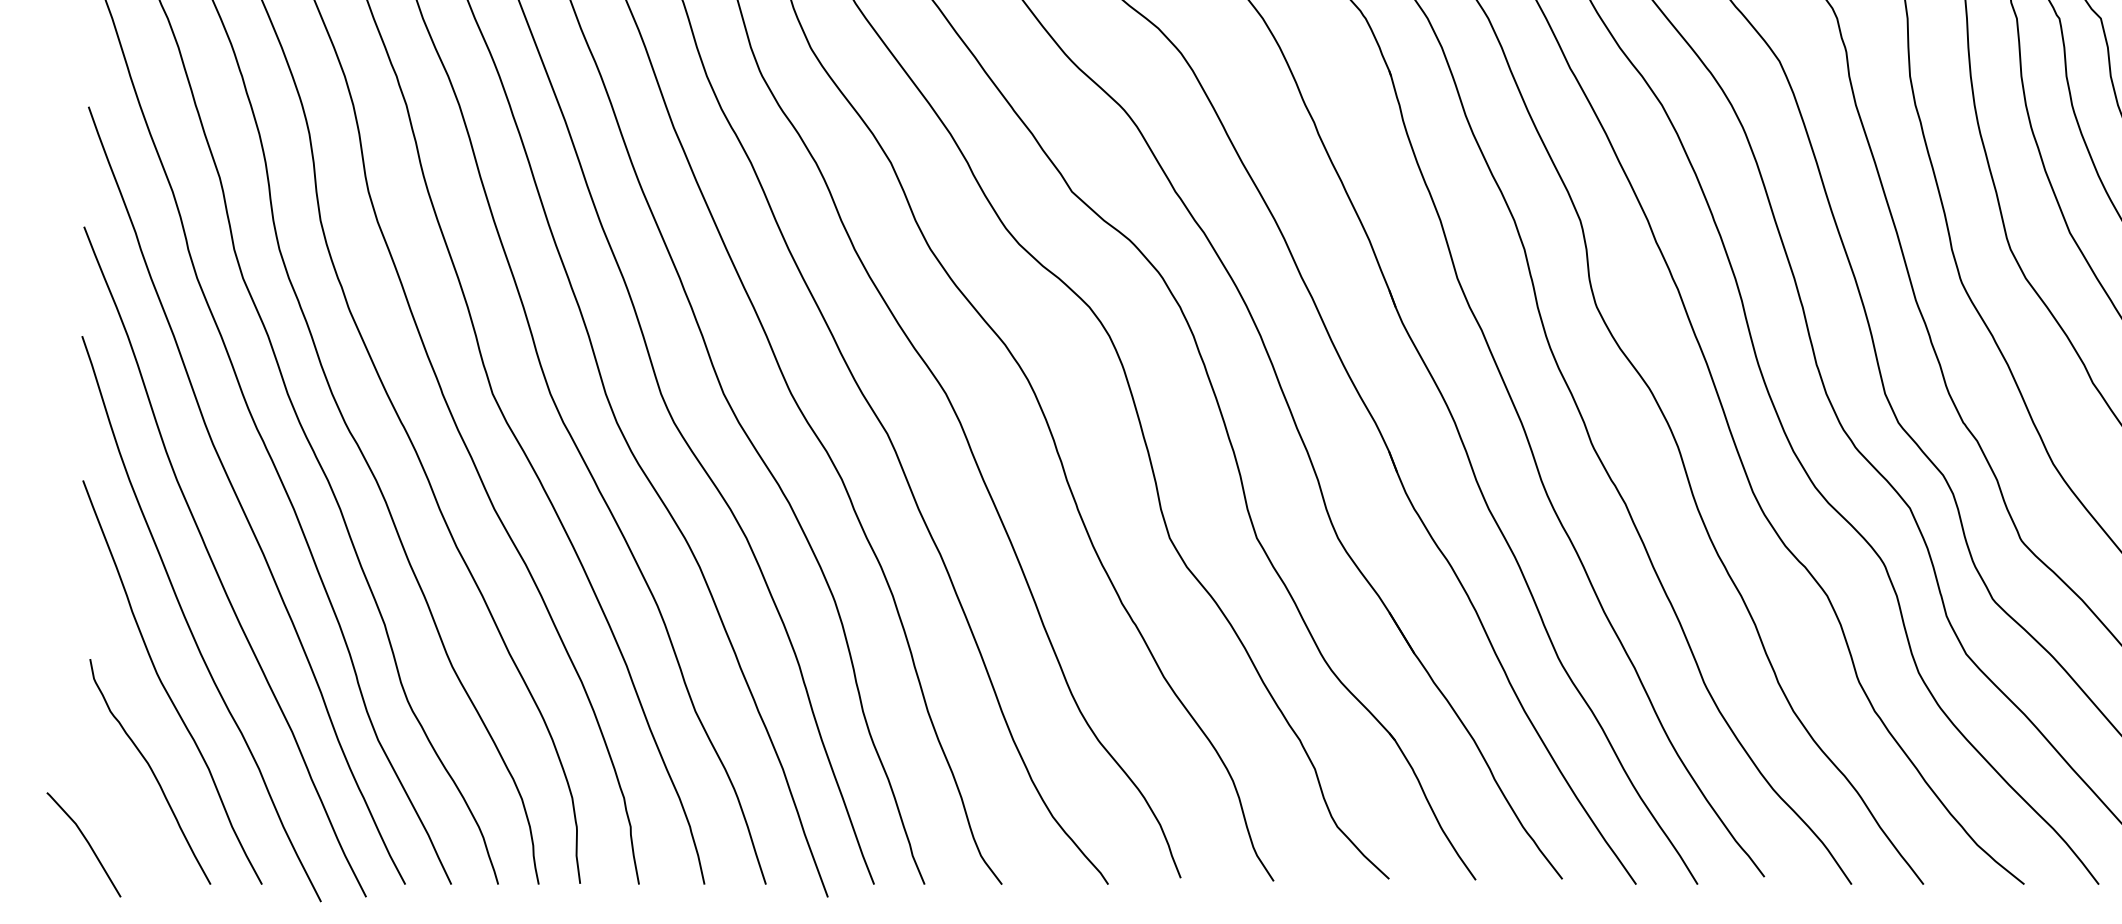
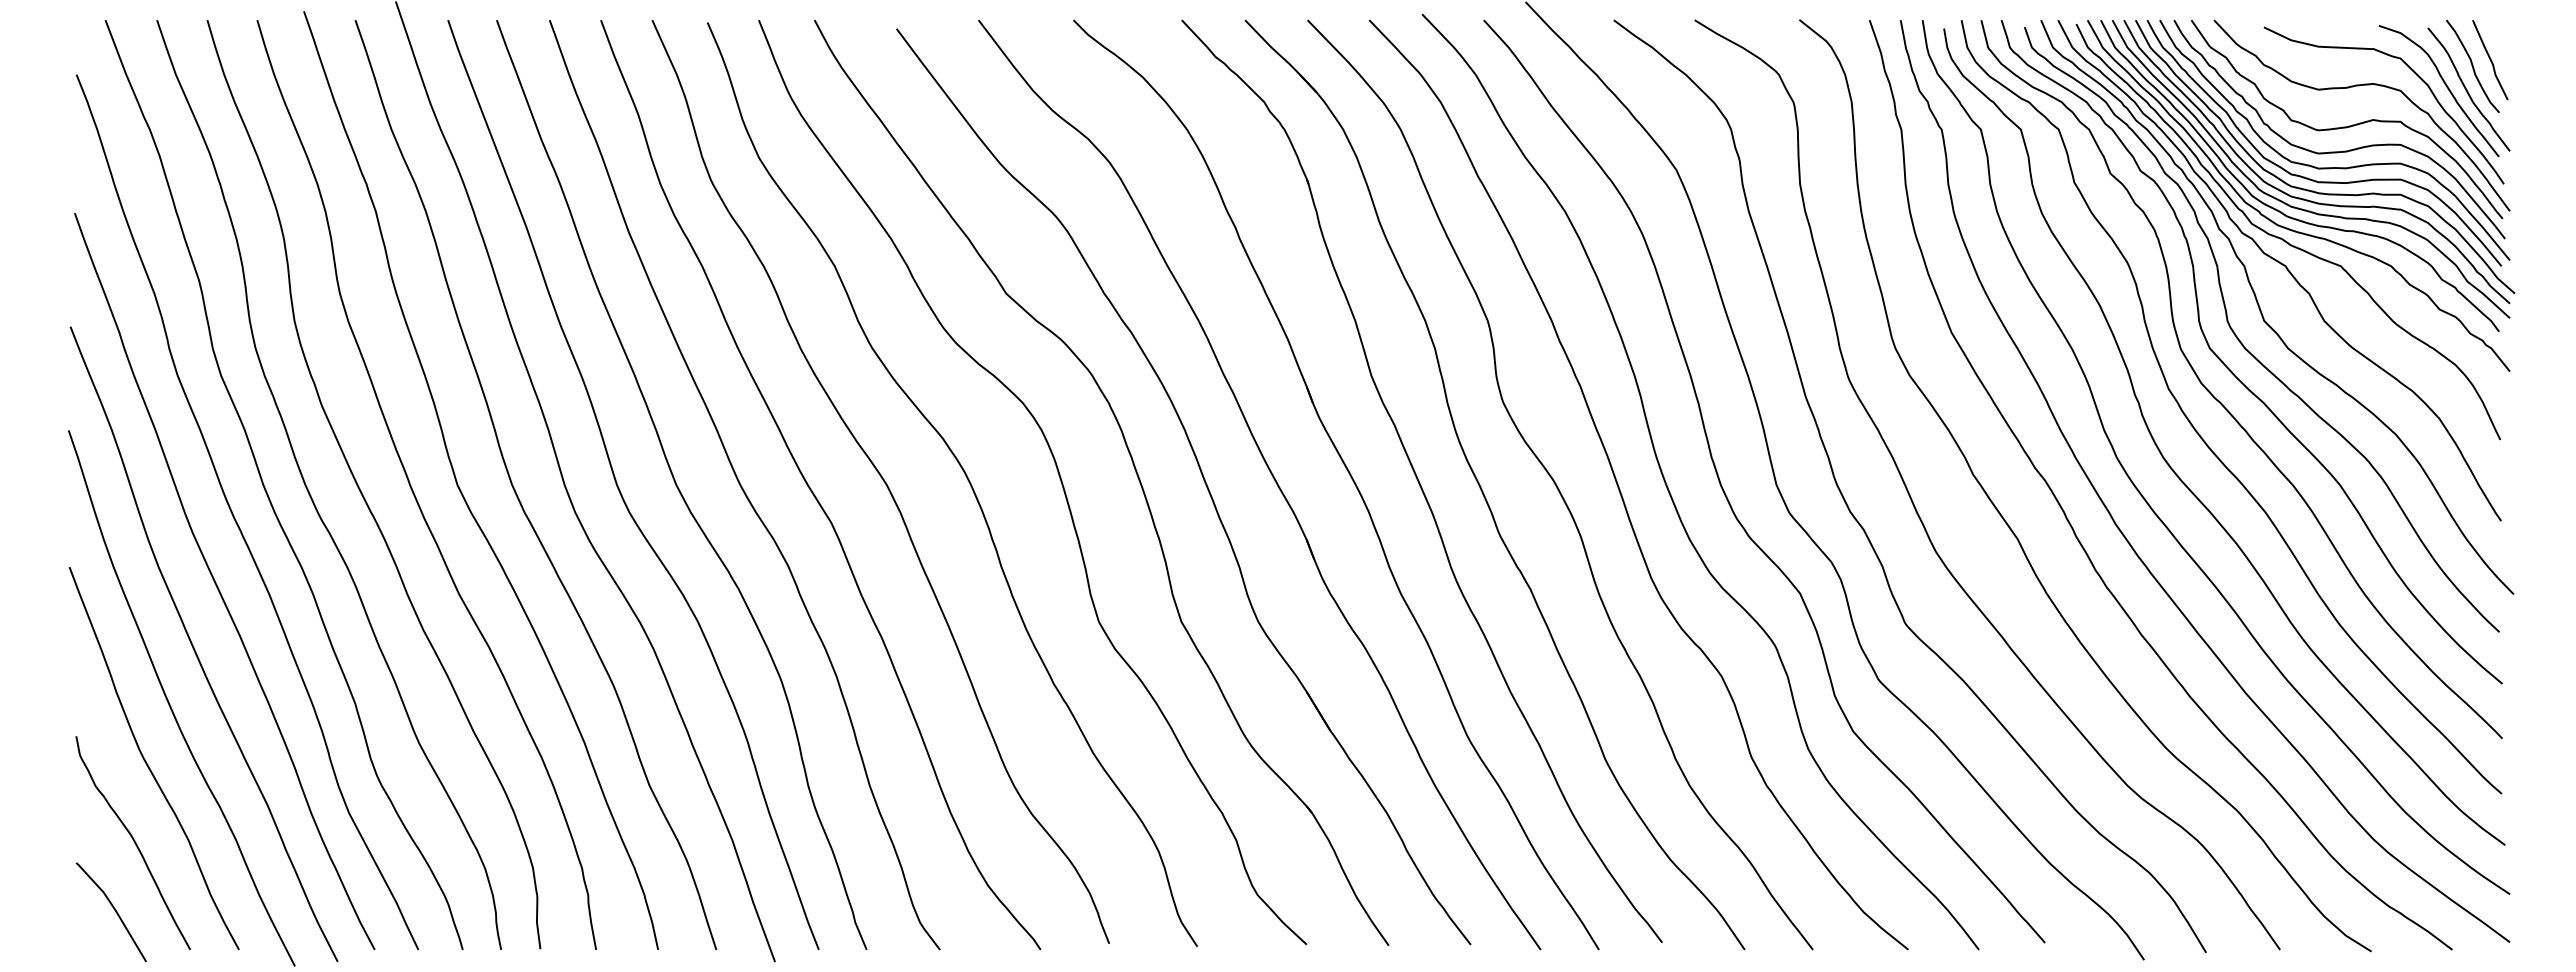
line: (86, 841) -> (113, 909), moved

